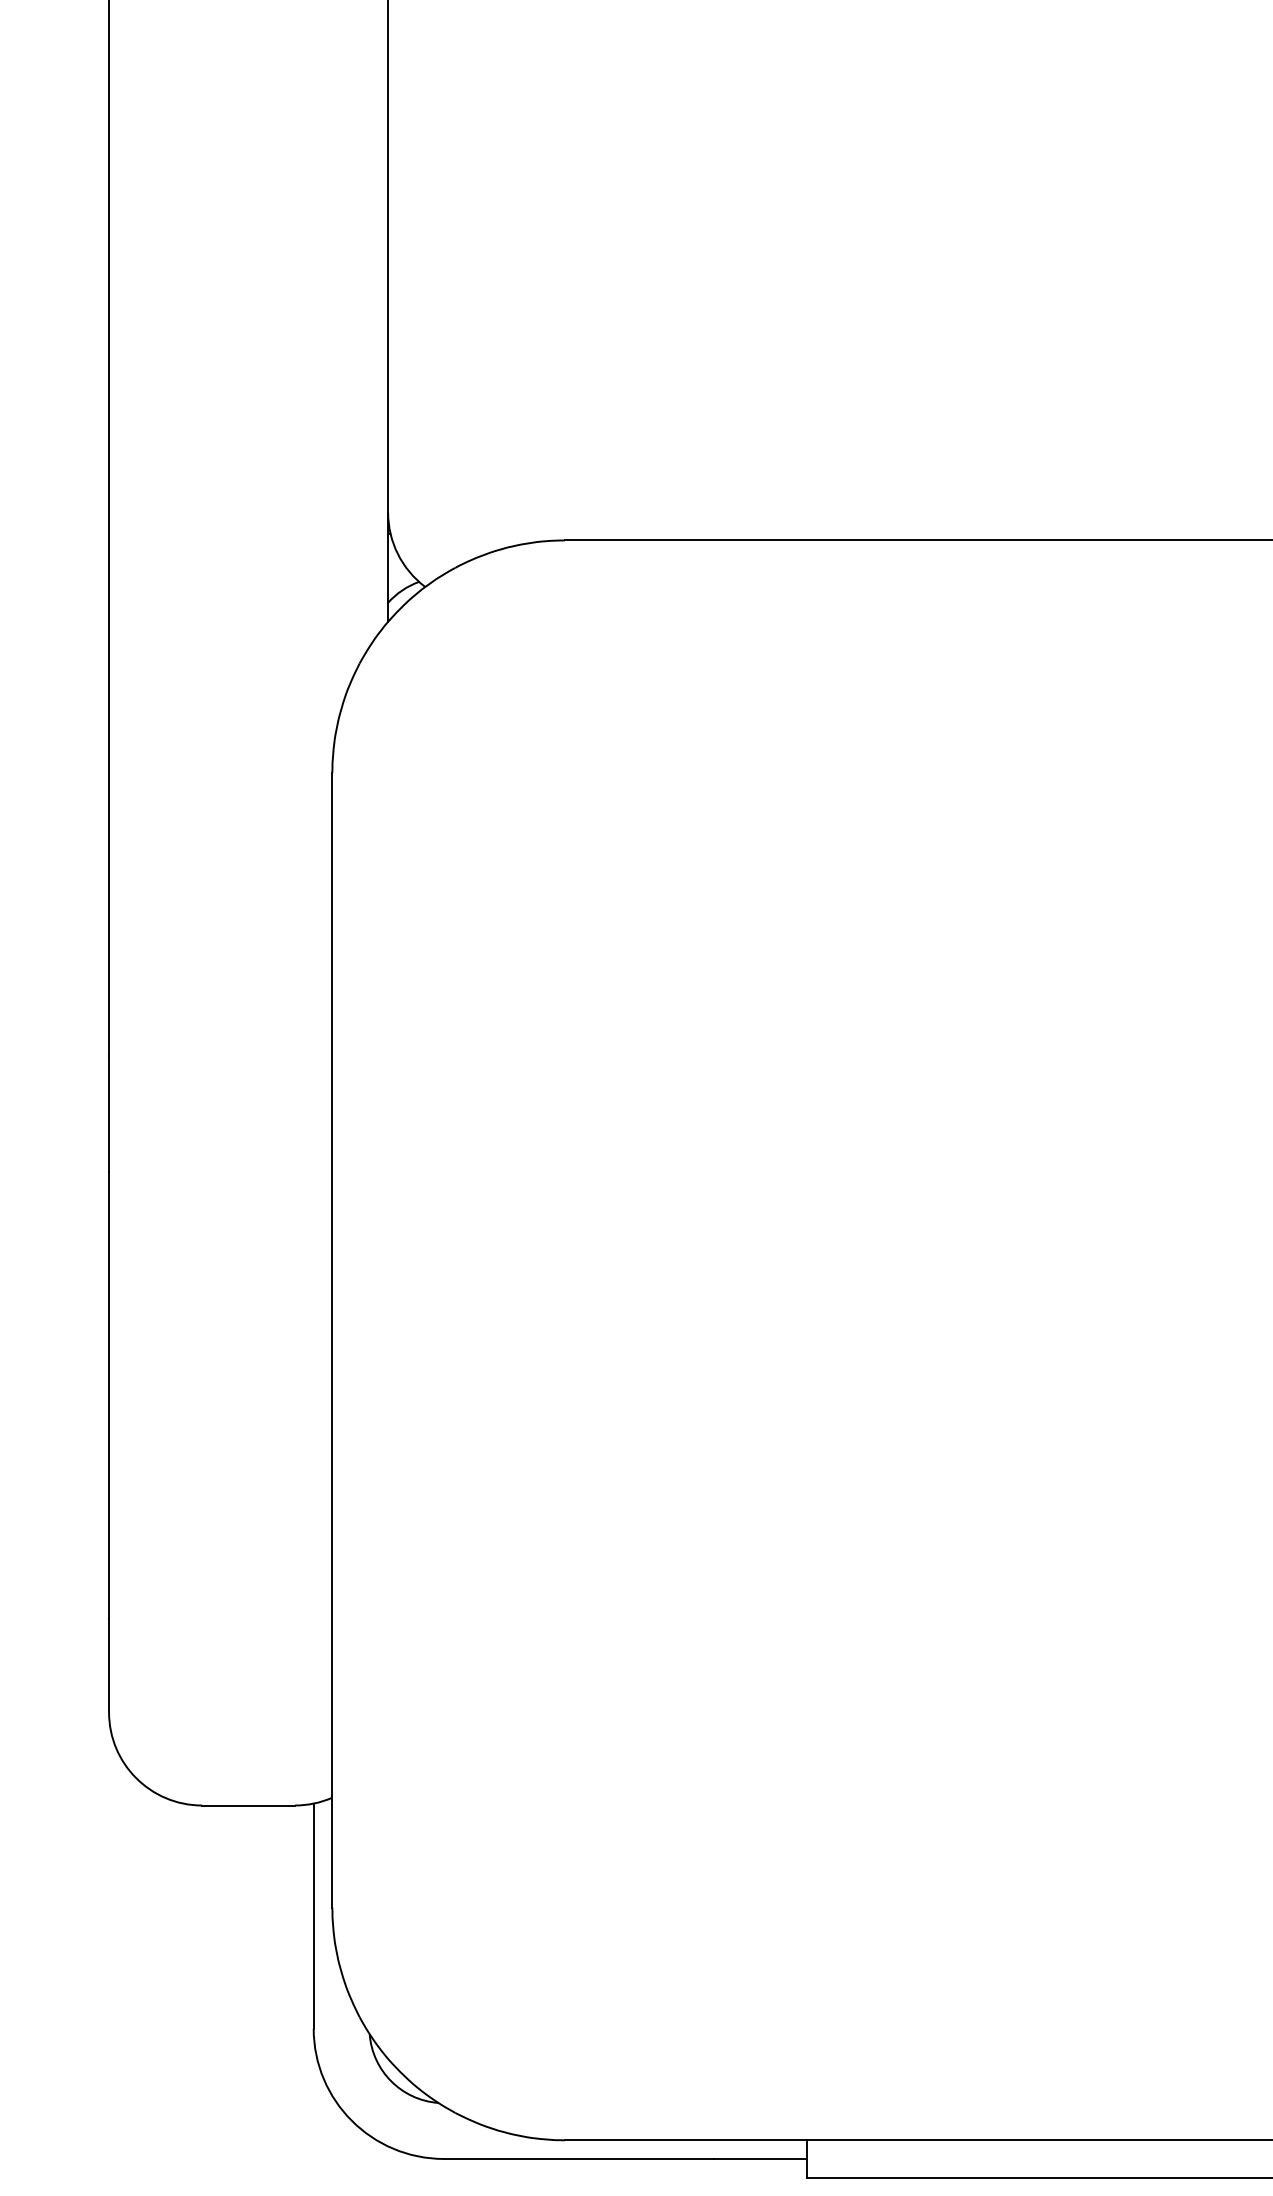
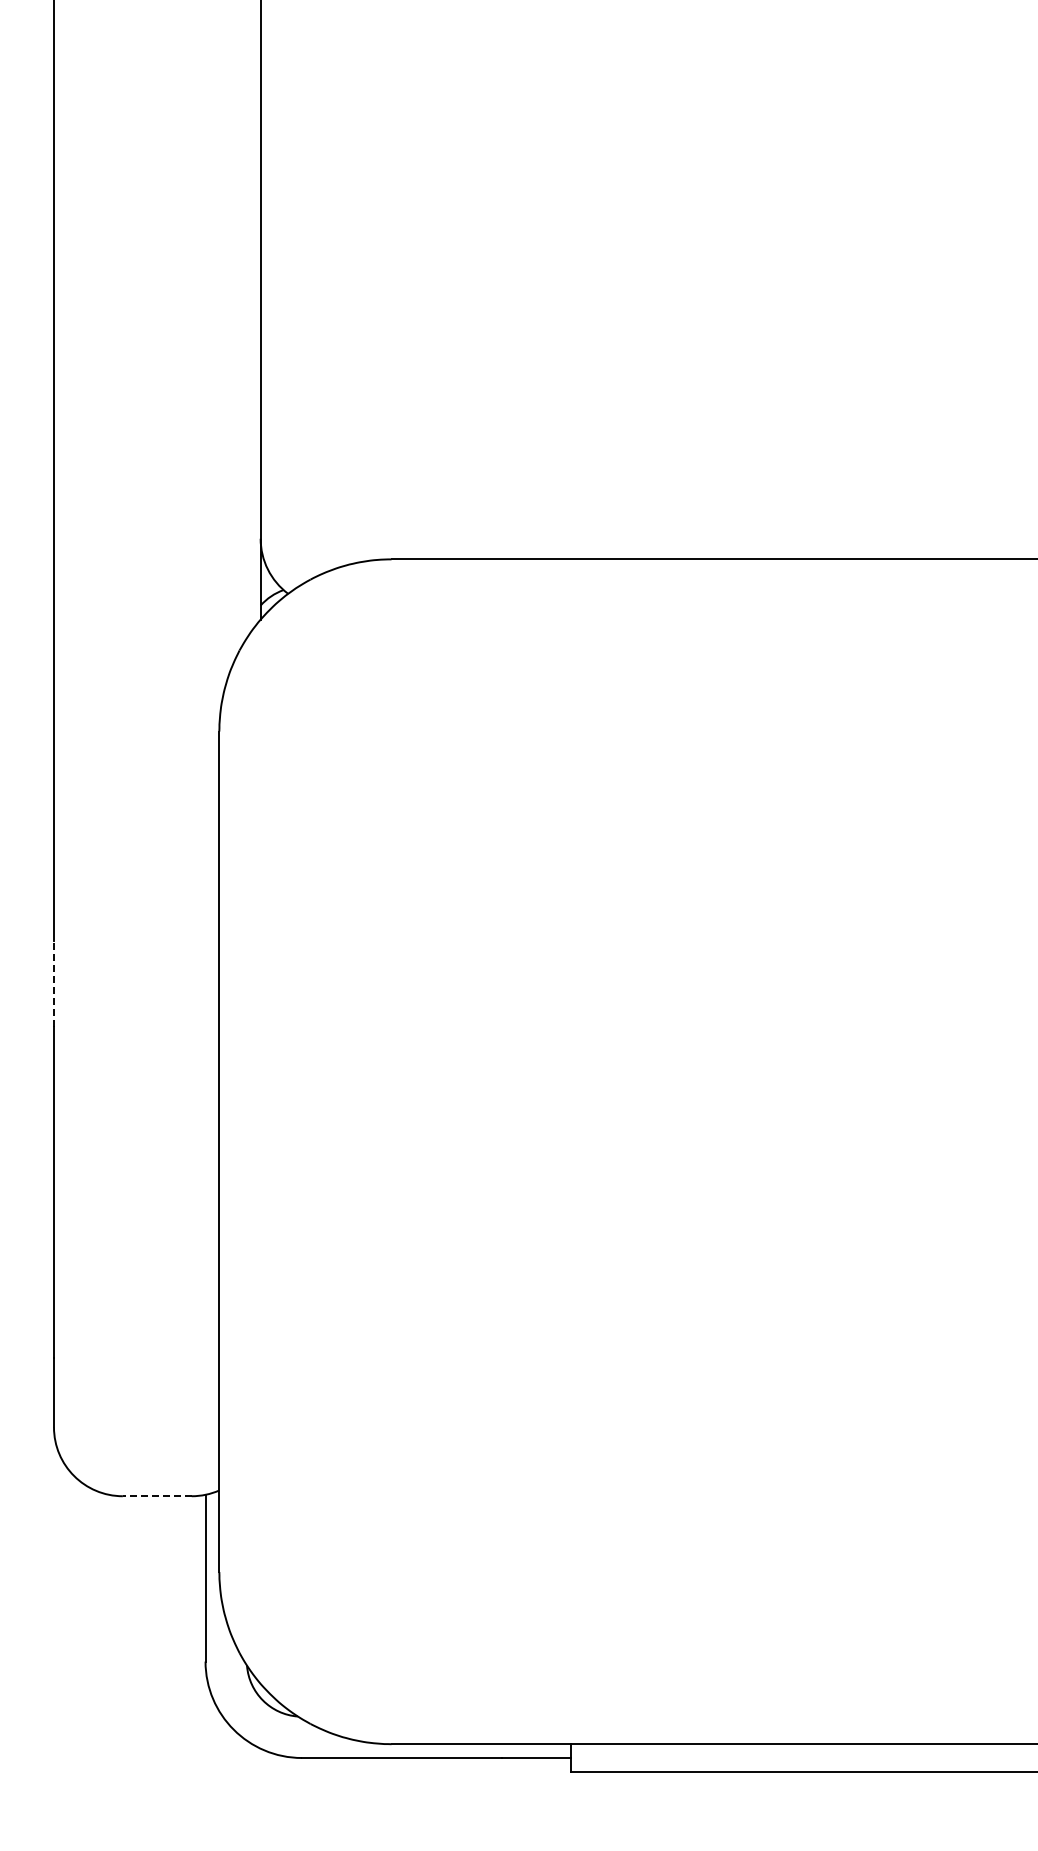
line: (109, 1114) -> (54, 984), solid -> dashed
line: (247, 1805) -> (156, 1496), solid -> dashed

